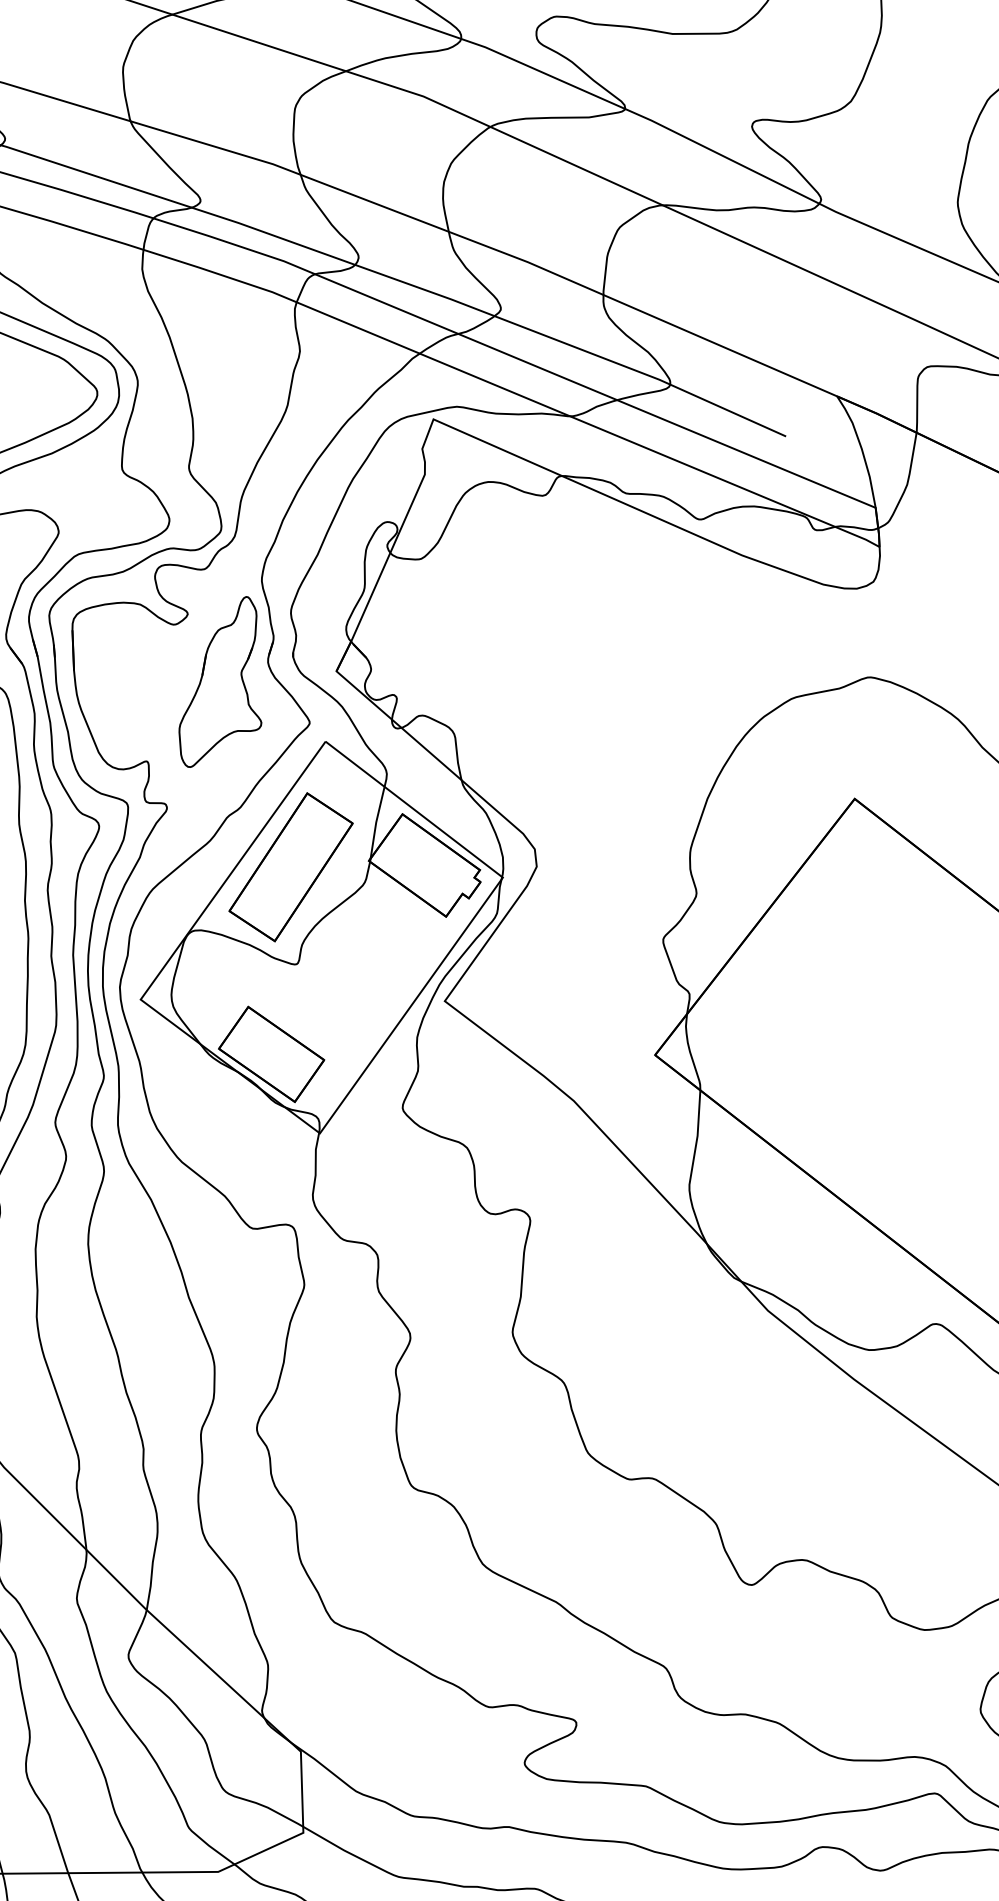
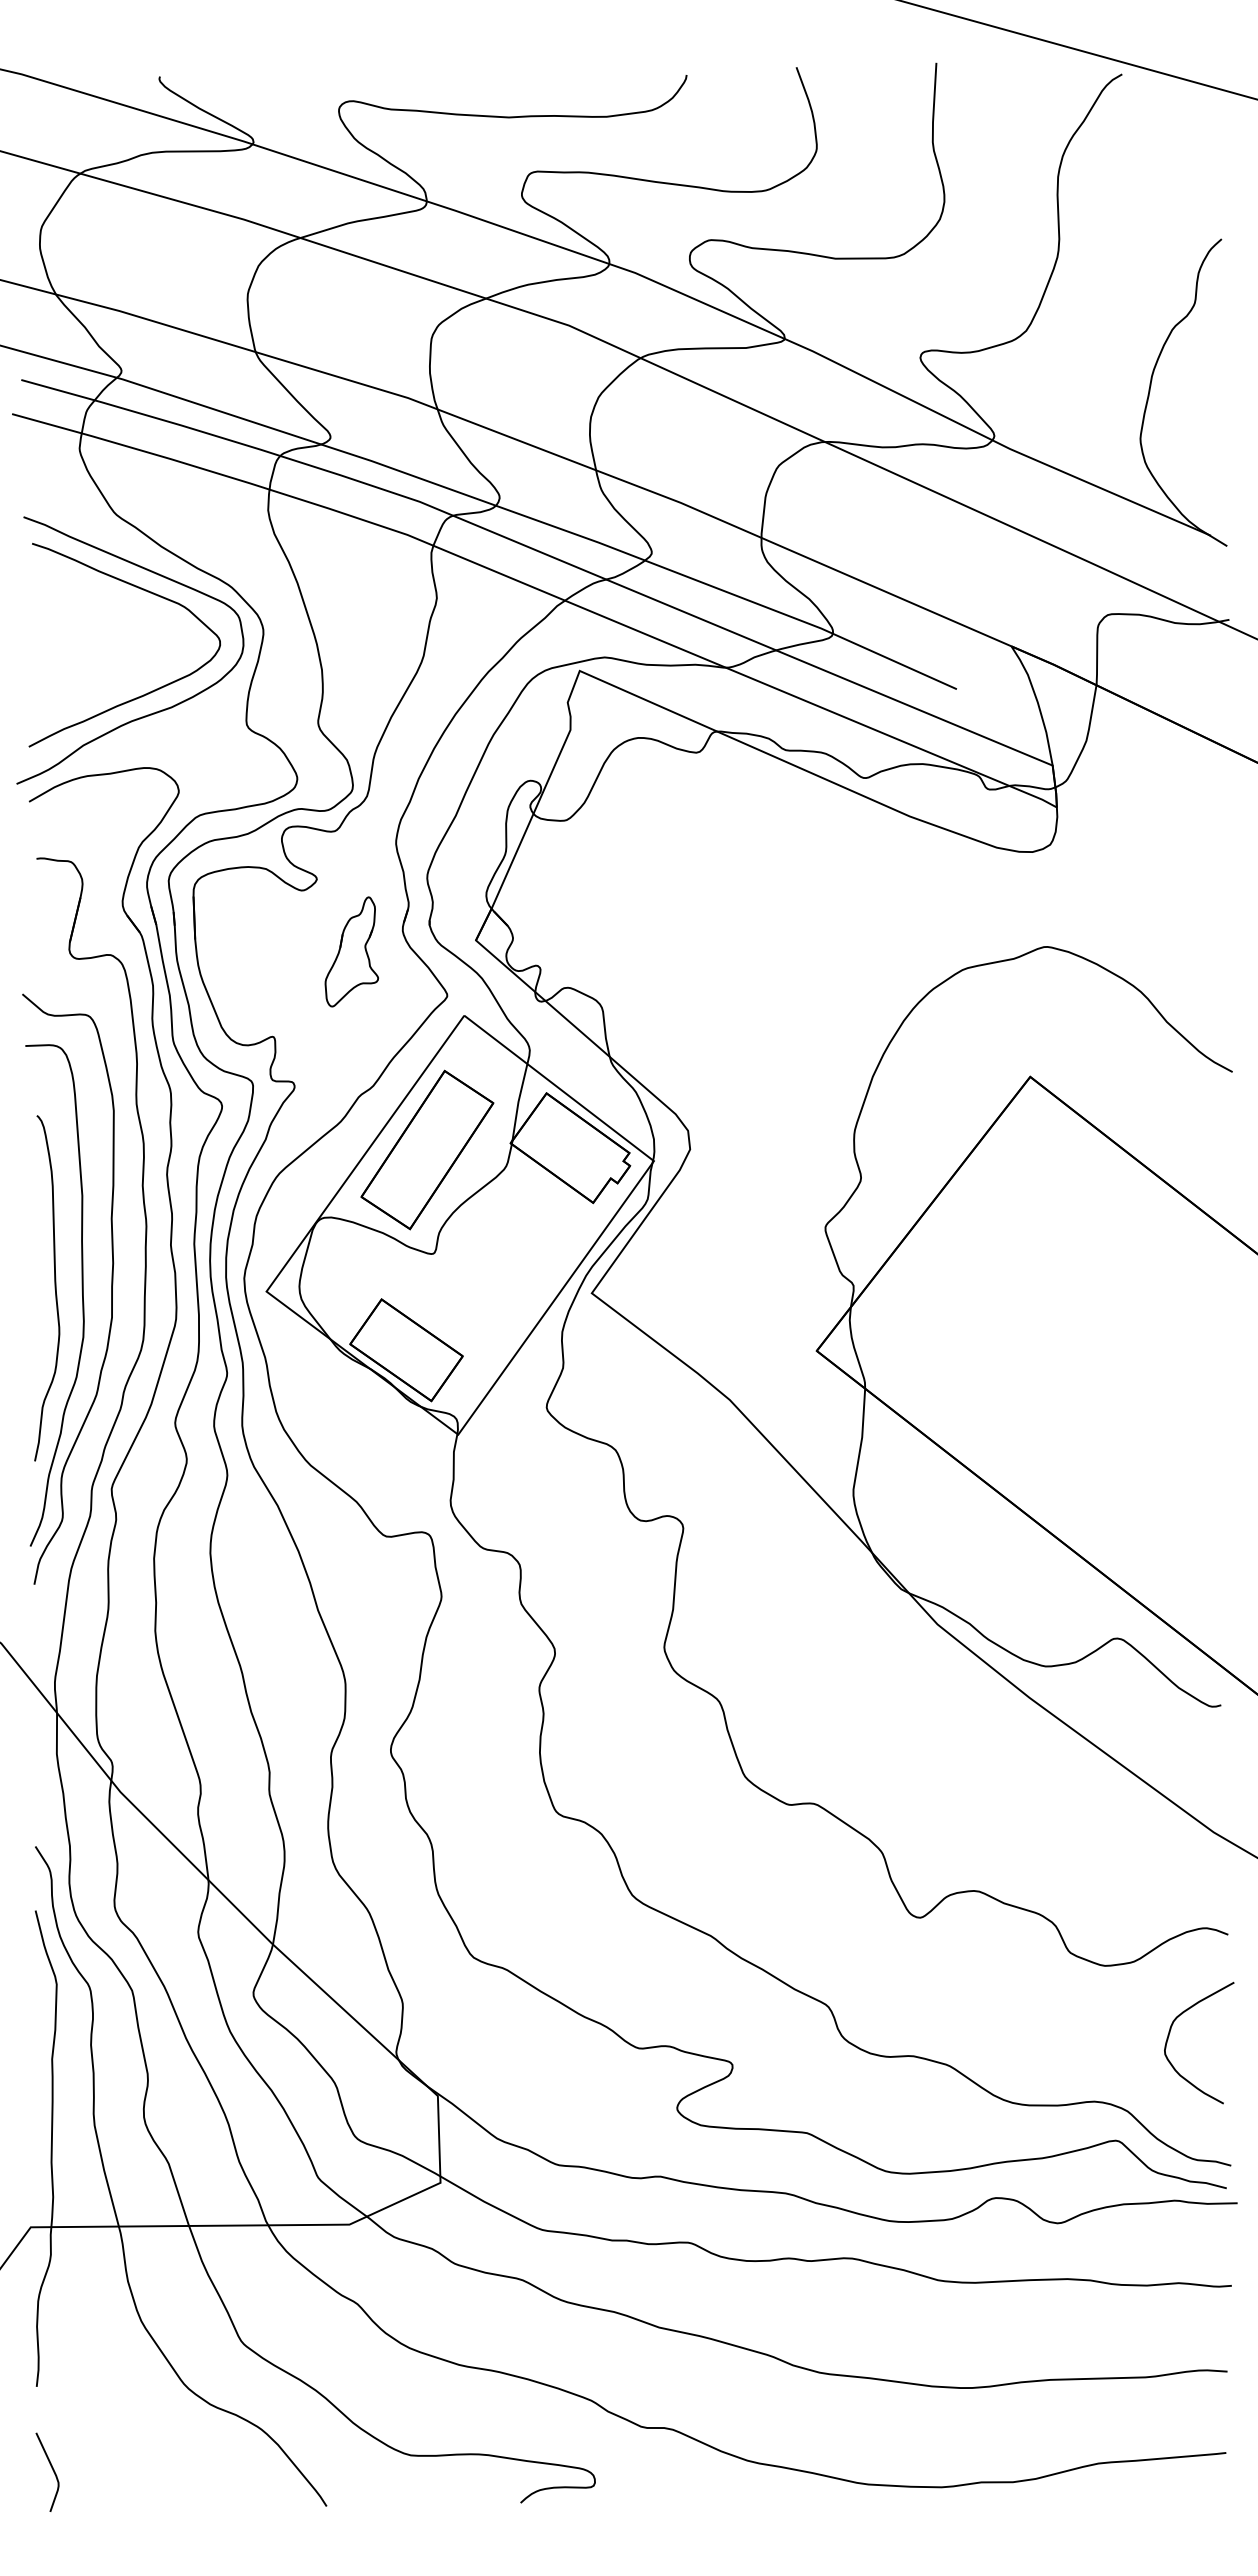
part: (220, 681) -> (351, 951), size x0.6

